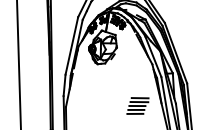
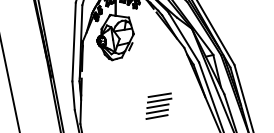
part: (137, 105) -> (157, 105), moved

